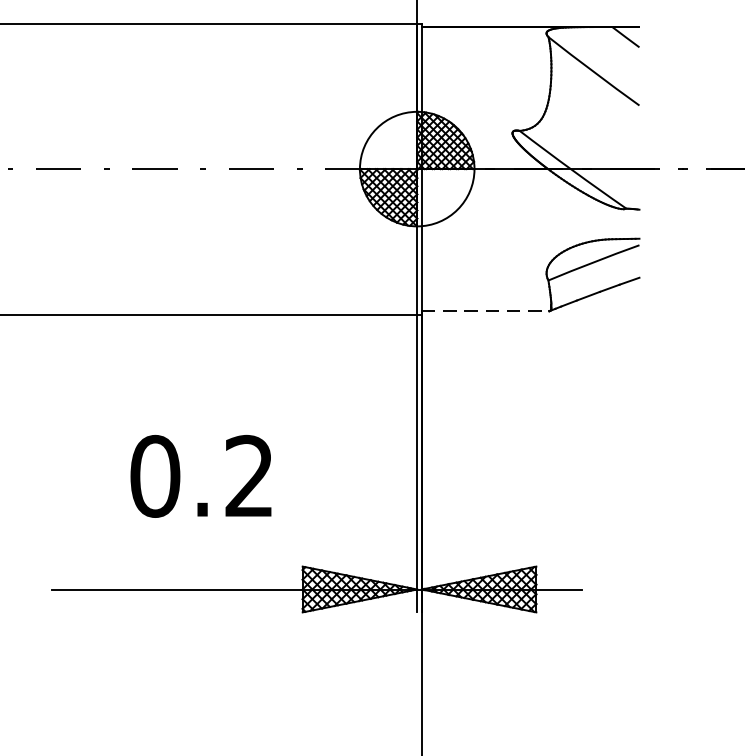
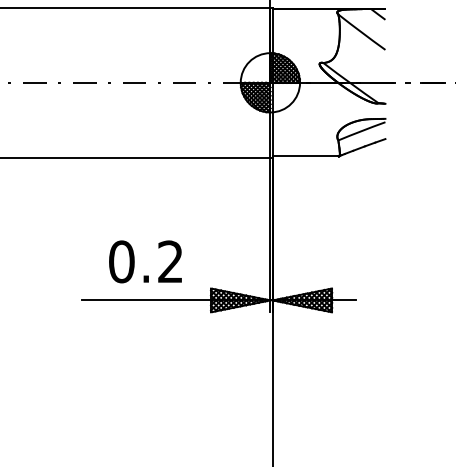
line: (485, 311) -> (305, 156), dashed -> solid
text: (201, 475) -> (145, 261), moved

